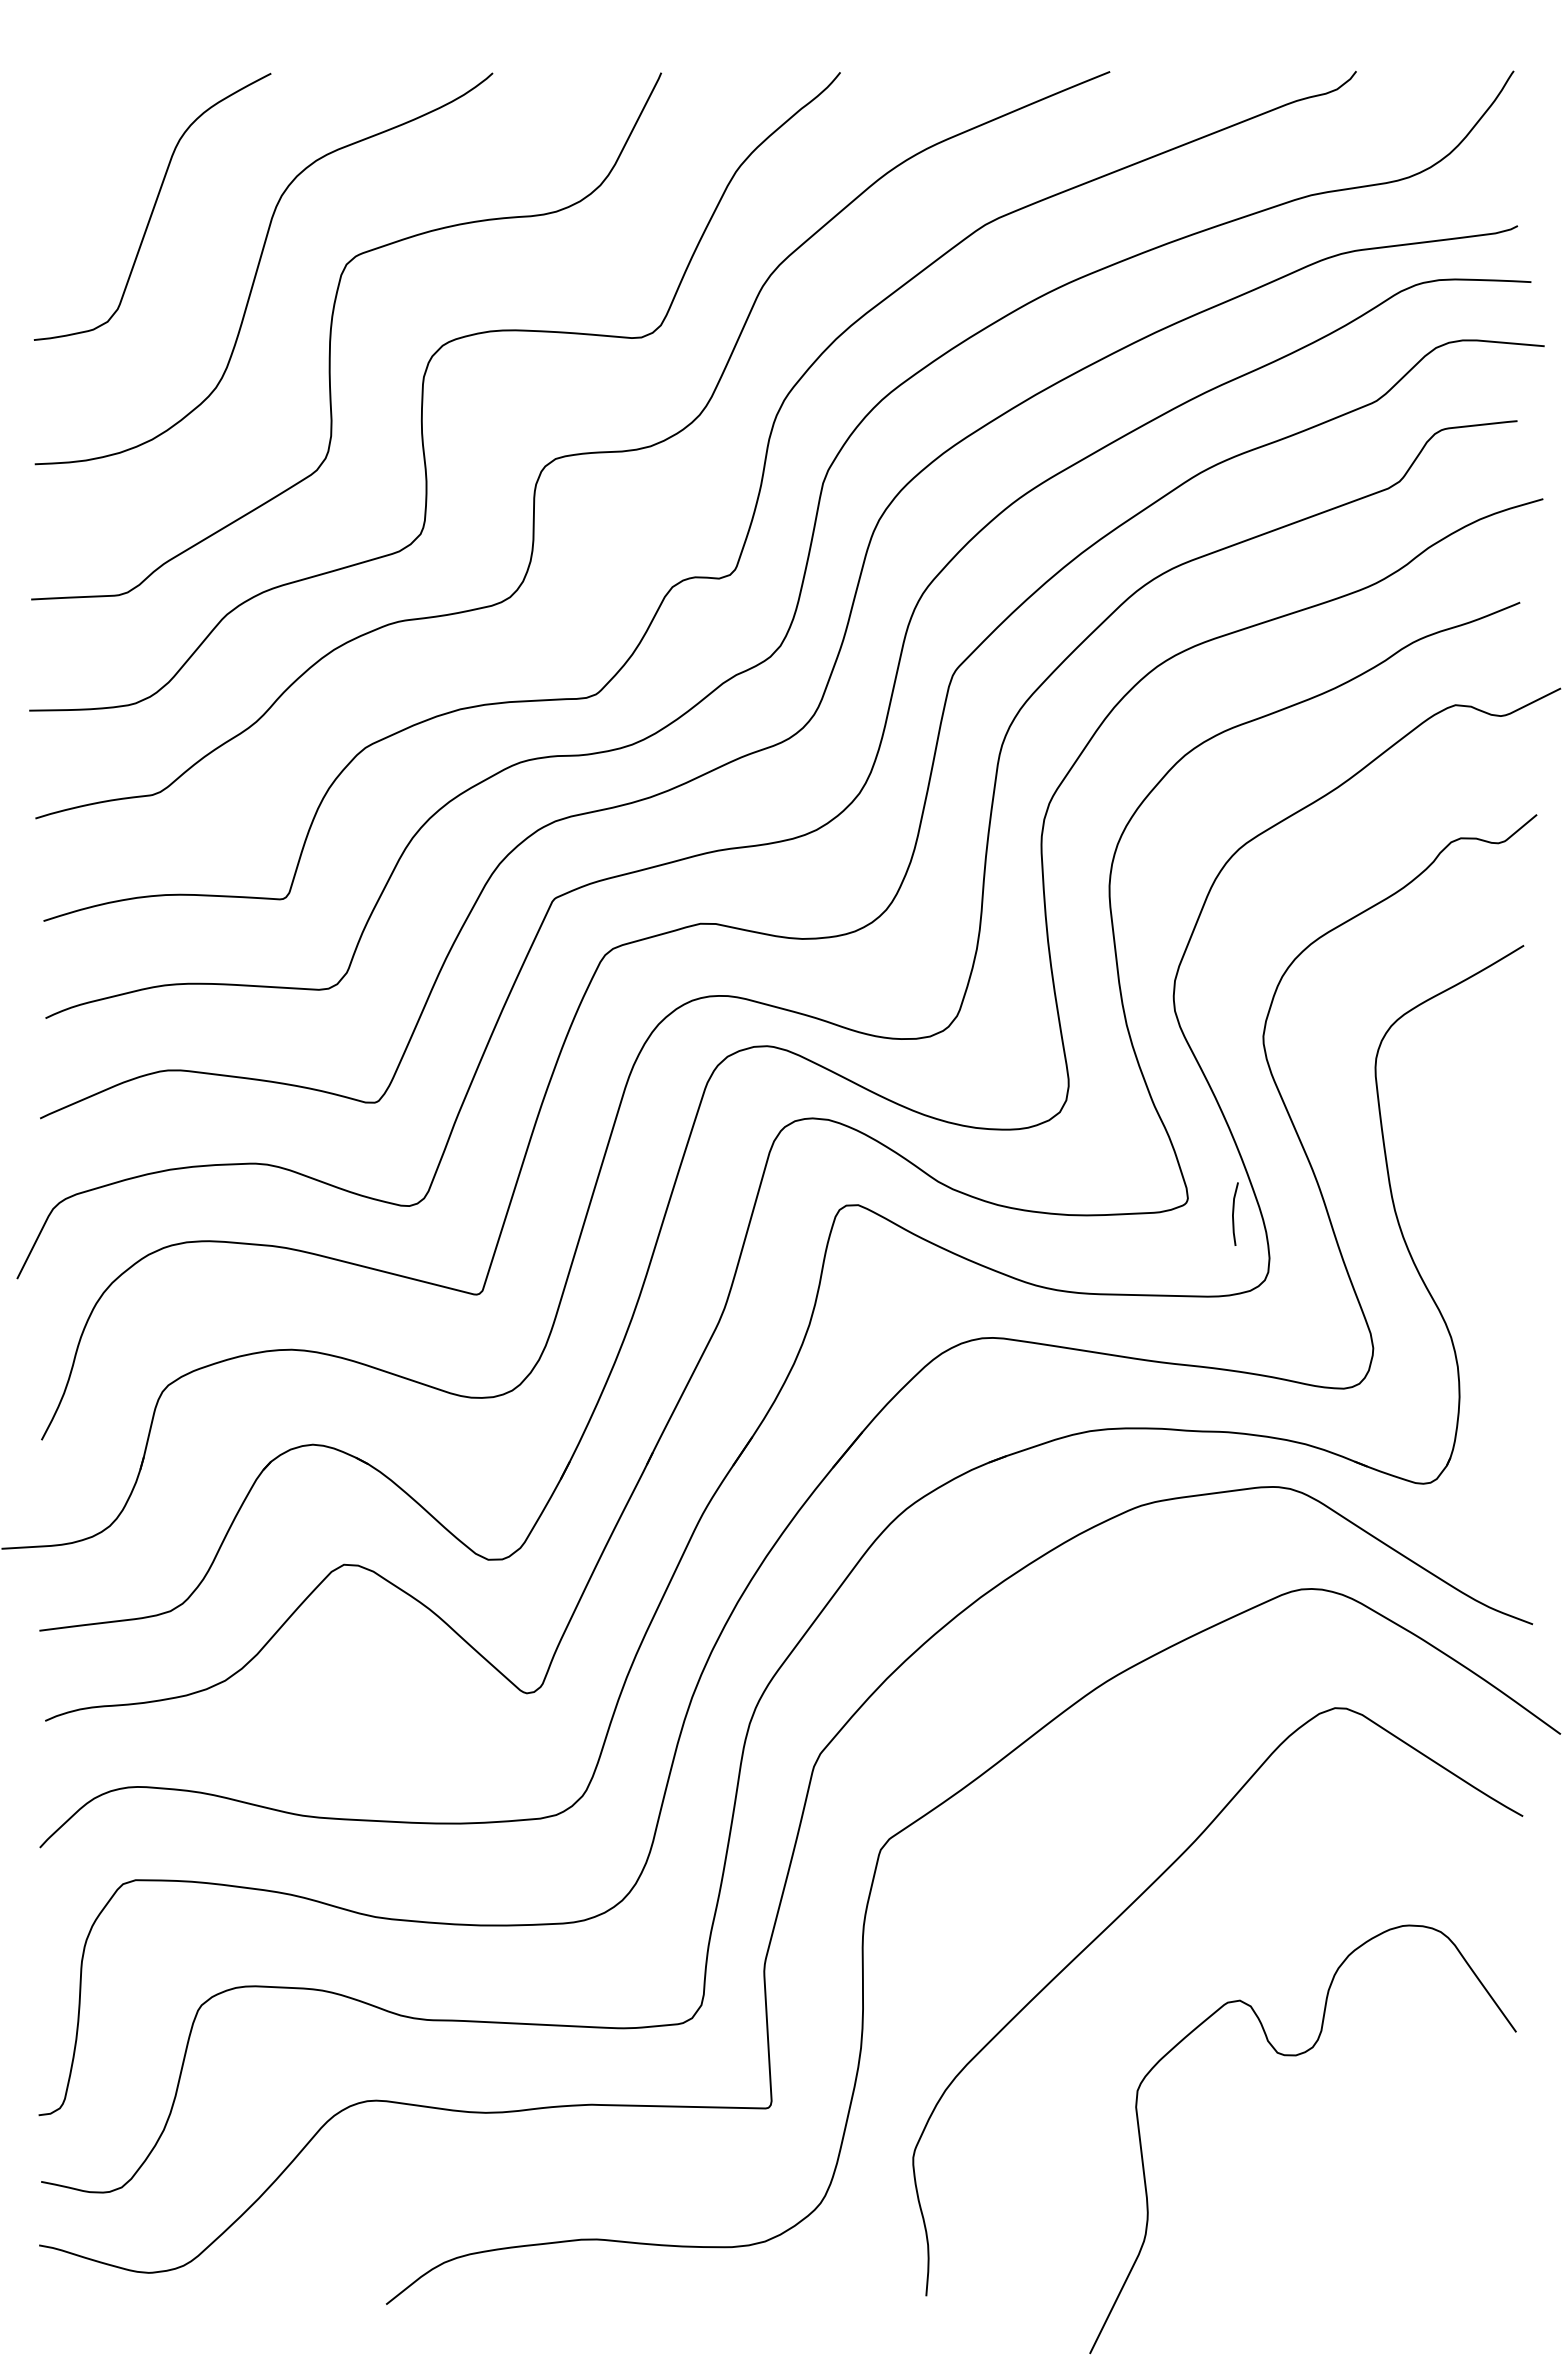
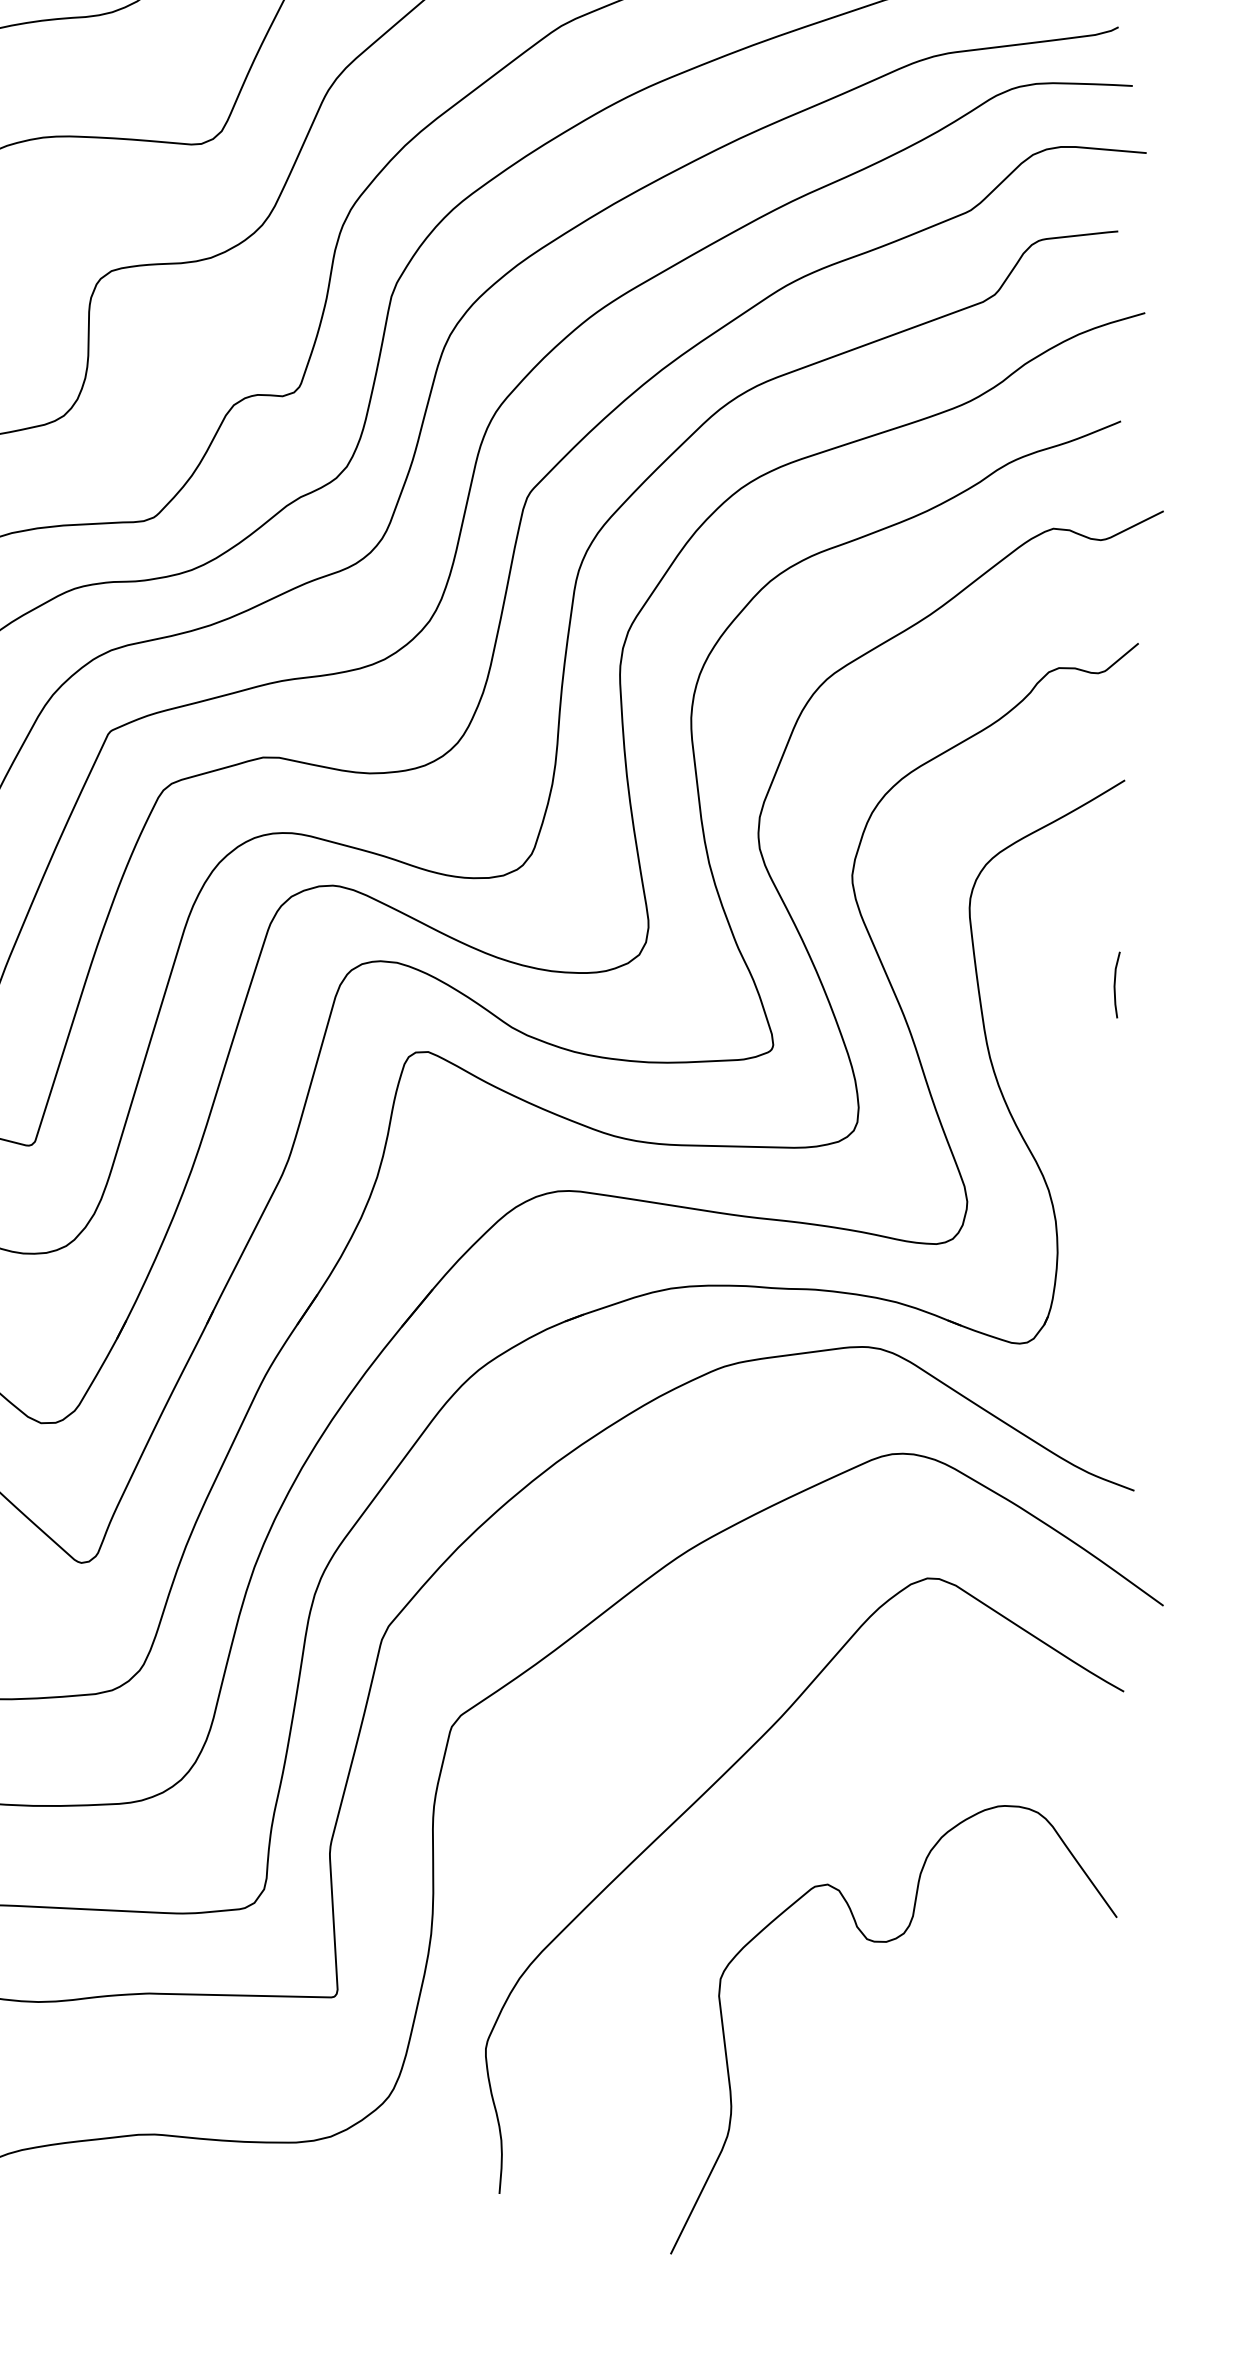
line: (1233, 1213) -> (1115, 984), moved

